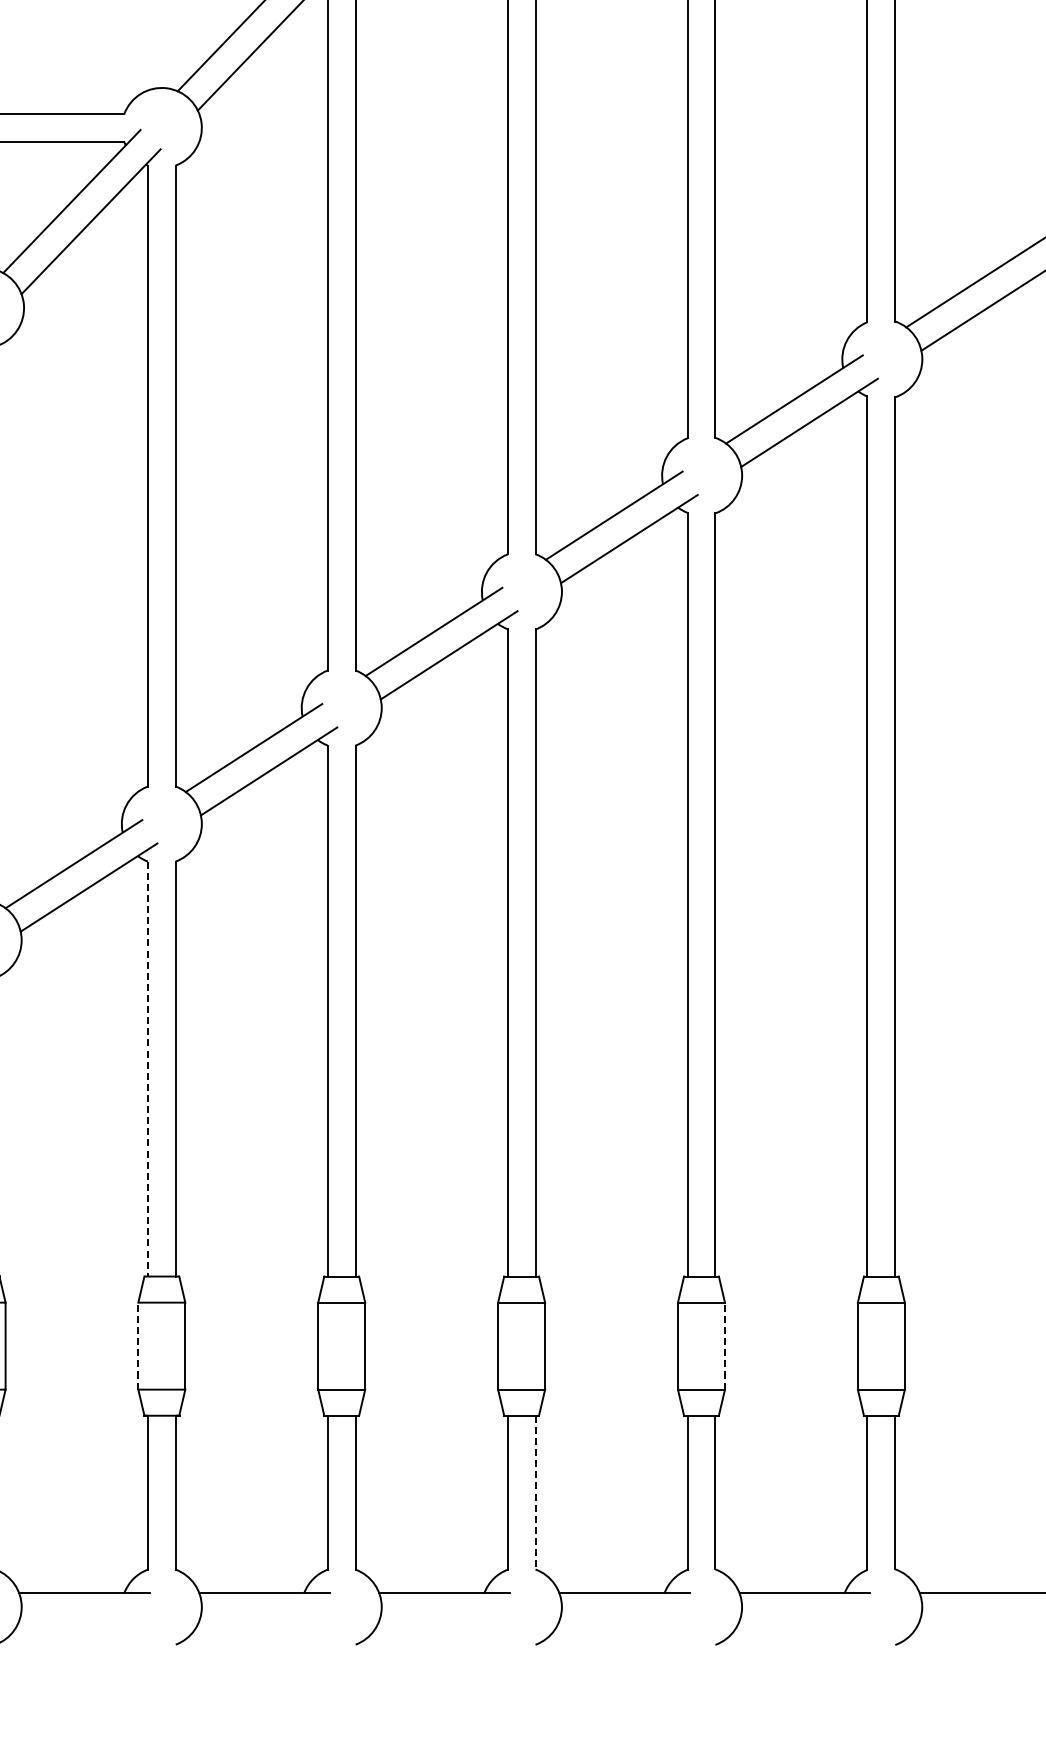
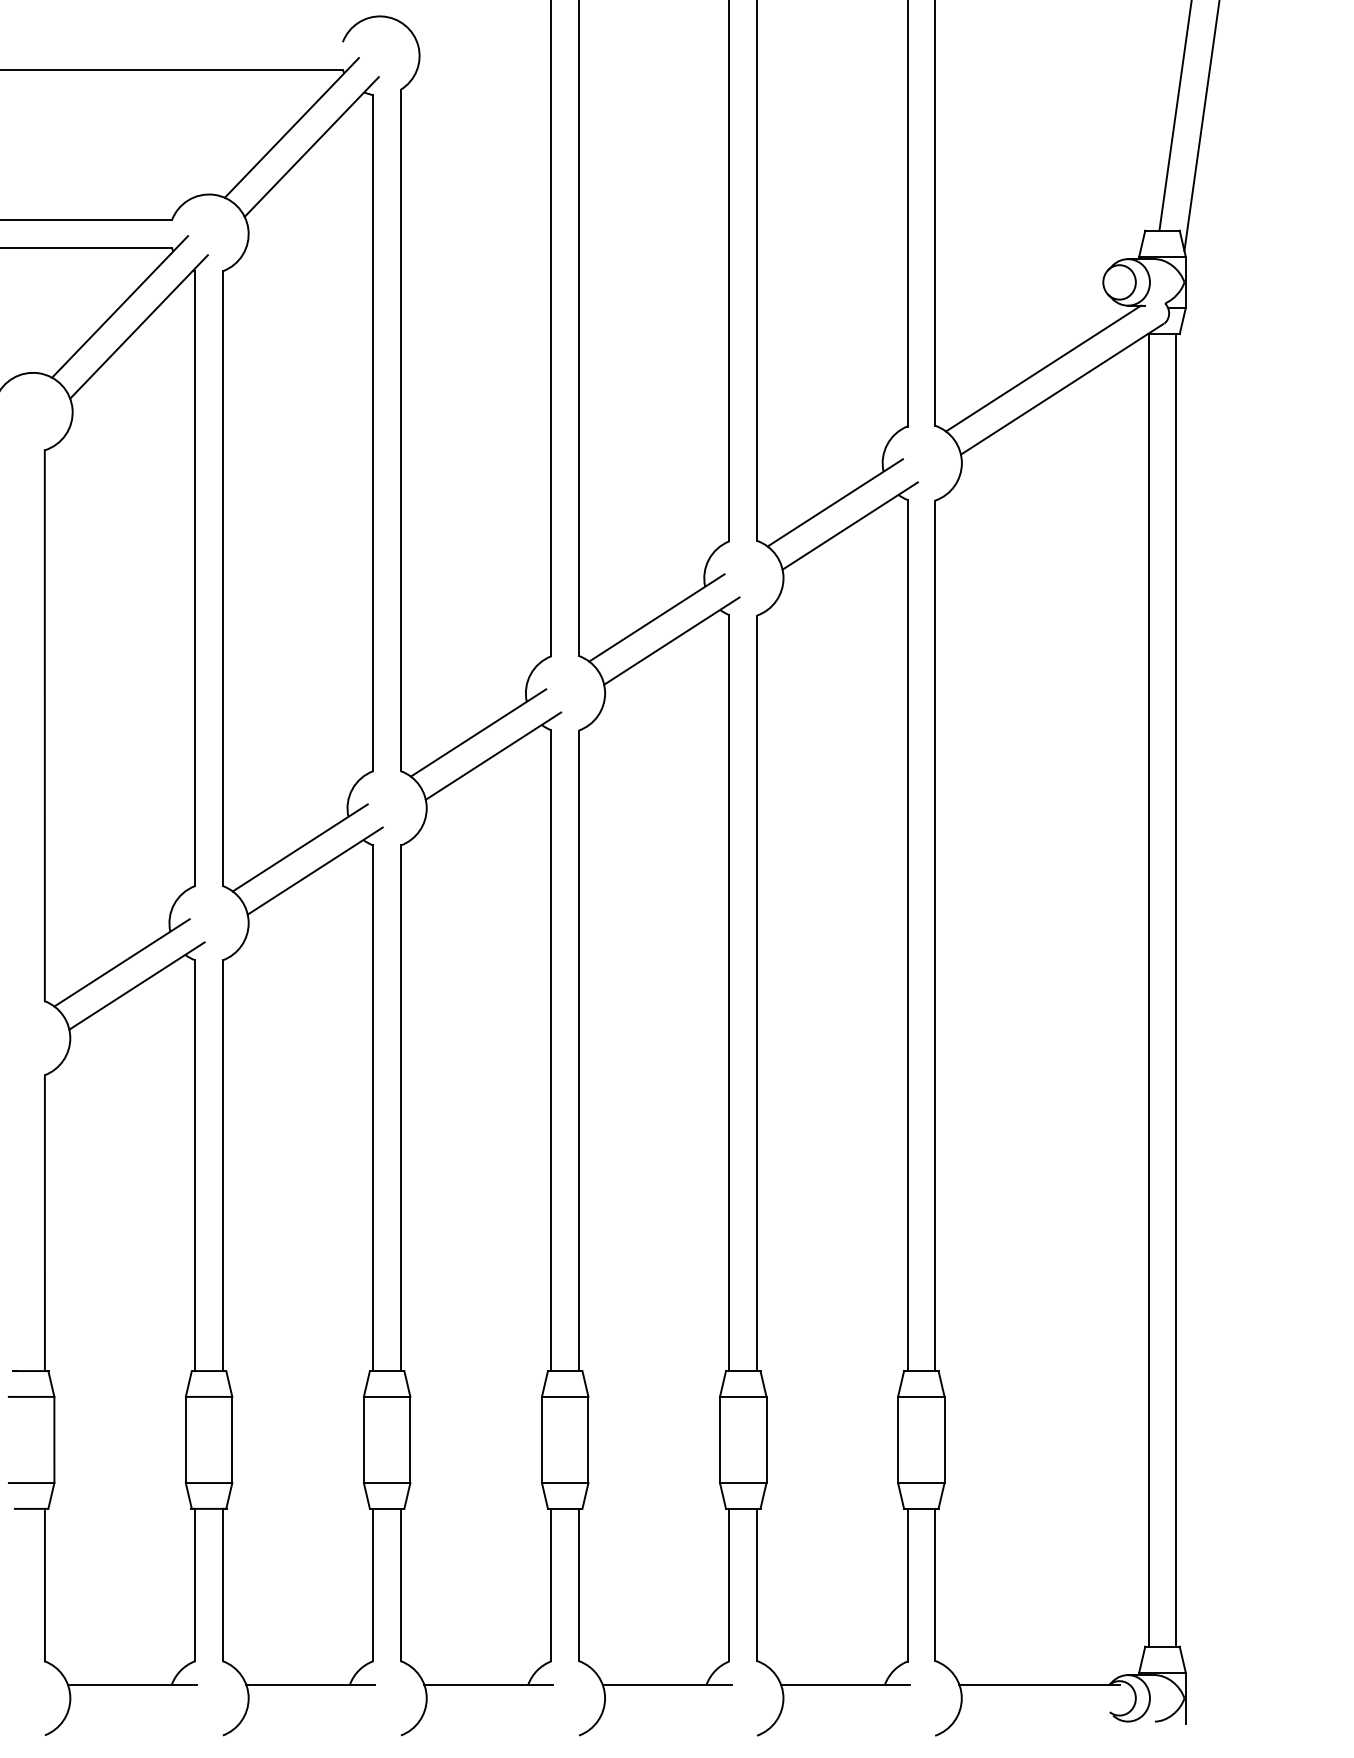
line: (148, 1069) -> (195, 1166), dashed -> solid
line: (138, 1345) -> (185, 1439), dashed -> solid
line: (724, 1345) -> (766, 1439), dashed -> solid
line: (535, 1493) -> (578, 1585), dashed -> solid

